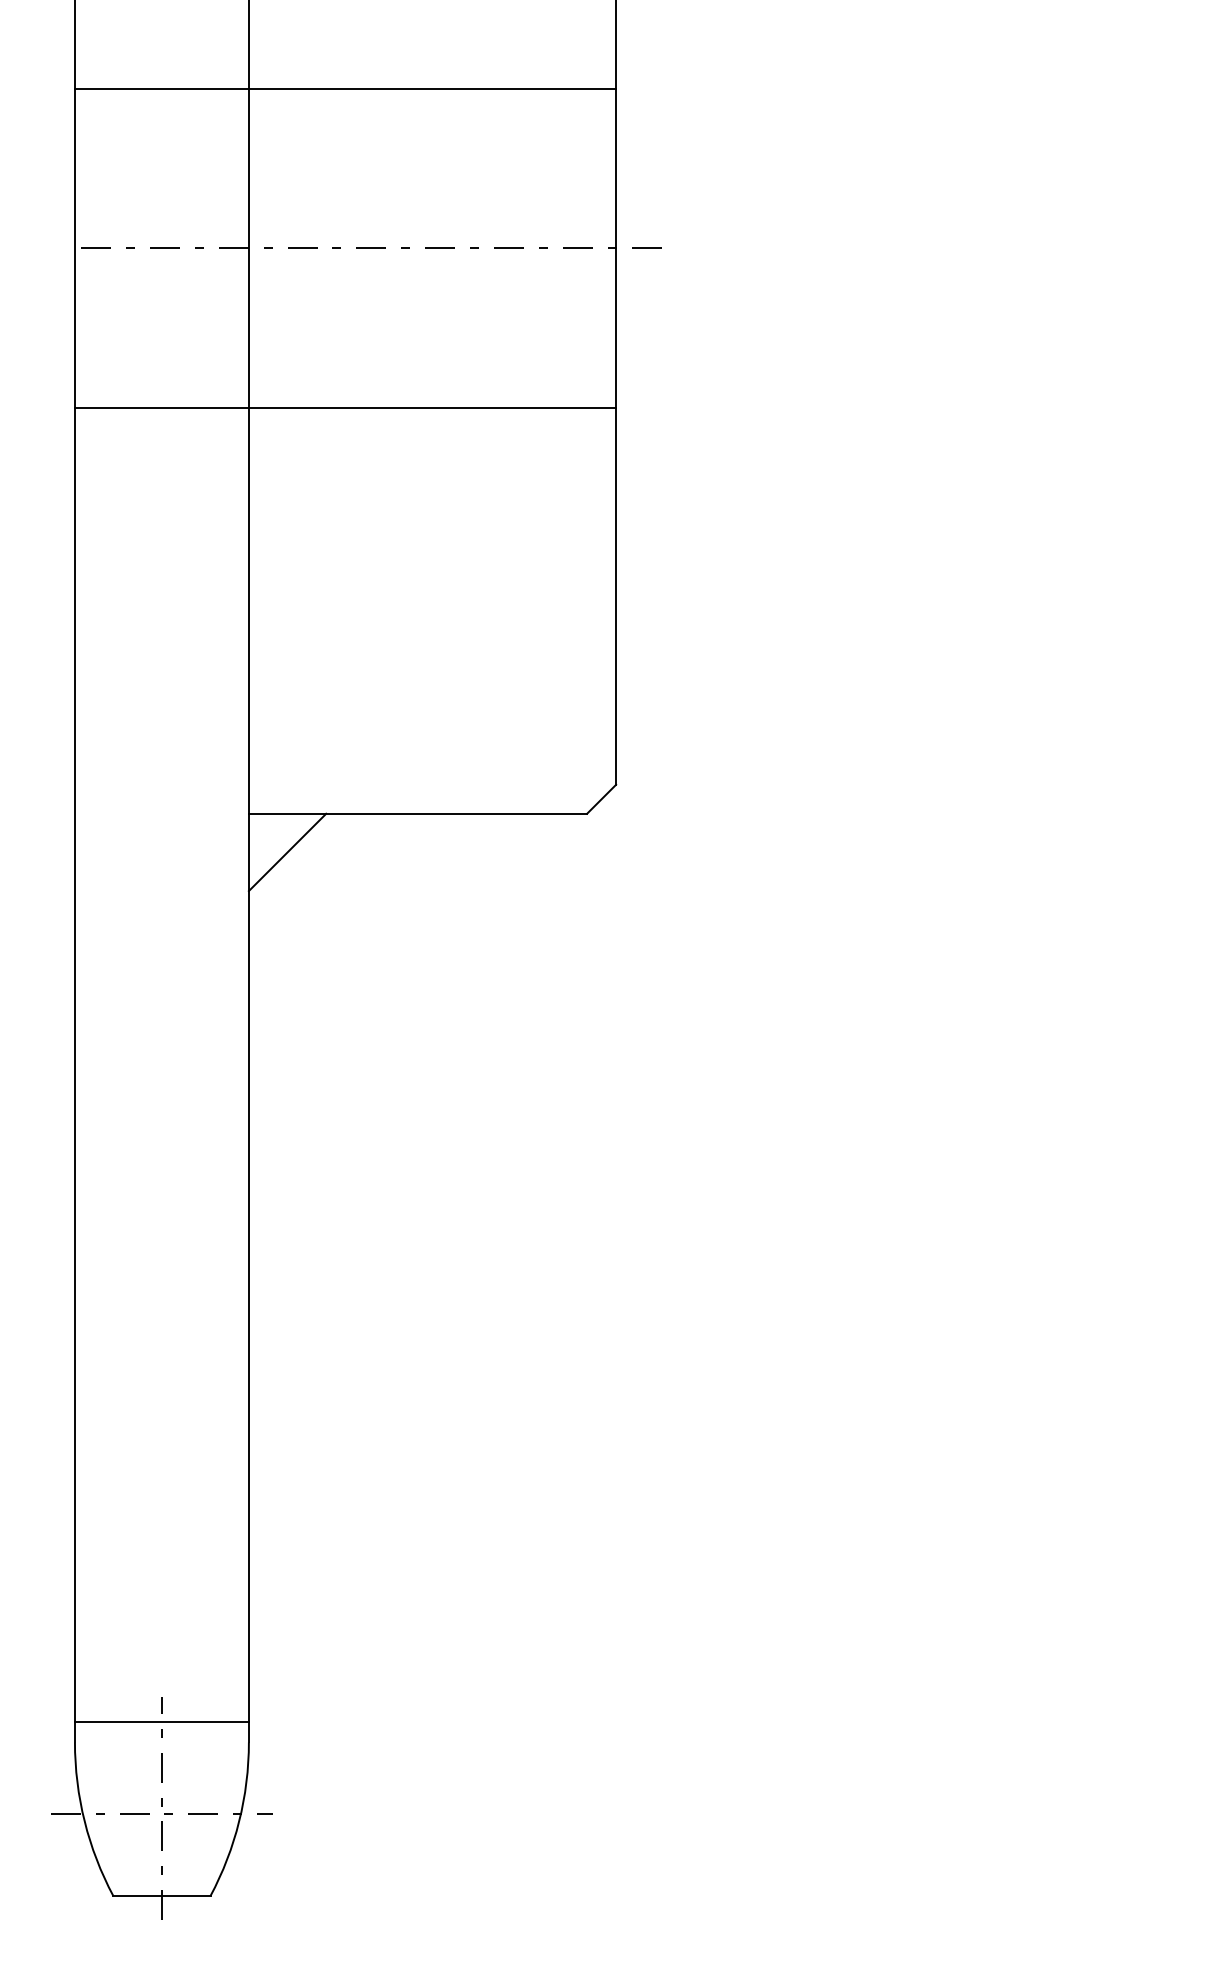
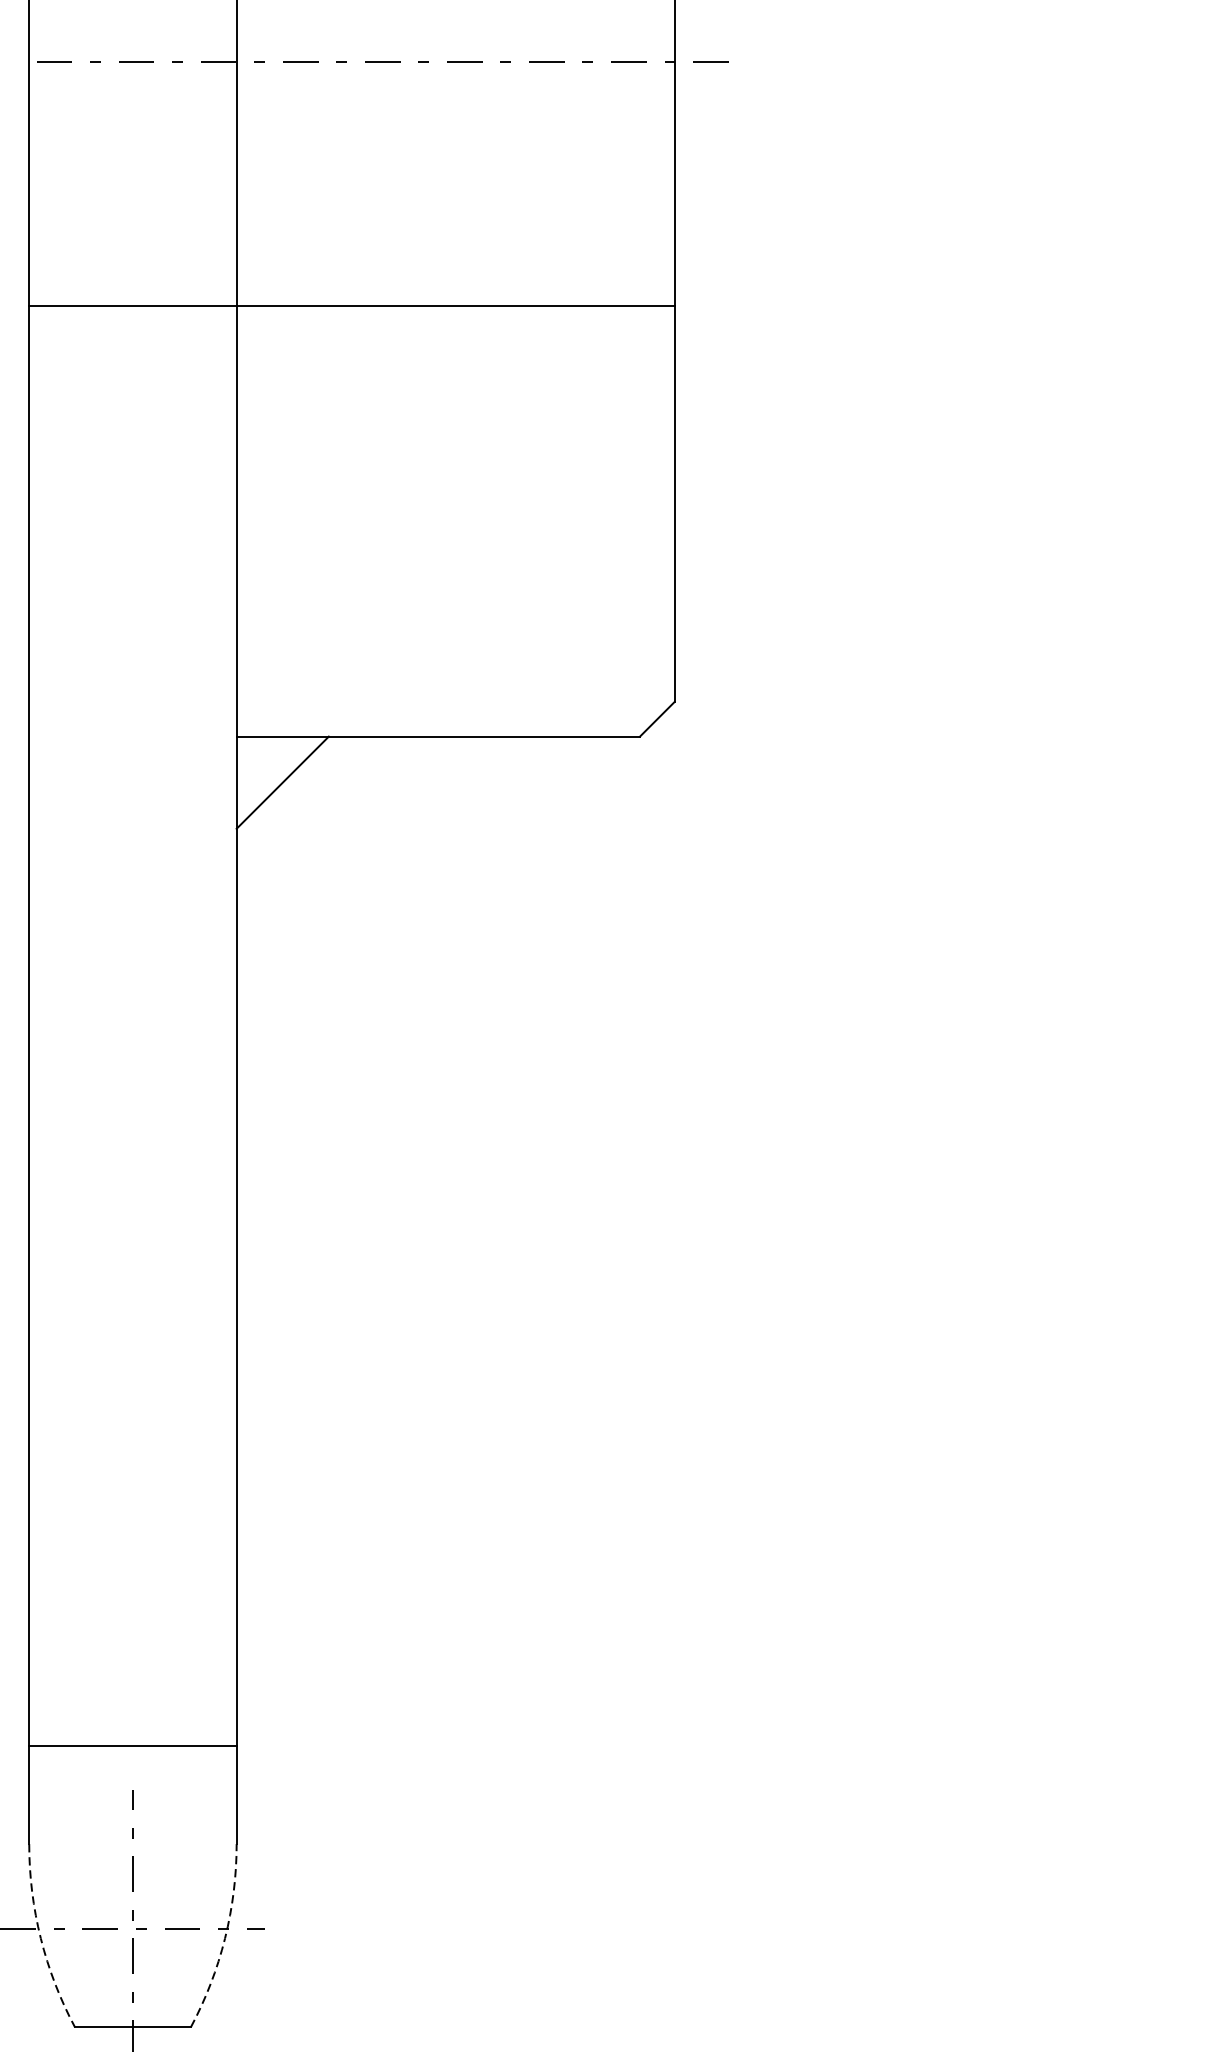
line: (345, 407) -> (351, 305), moved
line: (161, 1721) -> (132, 1746), moved
arc: (84, 1821) -> (40, 1938), solid -> dashed
arc: (239, 1821) -> (225, 1938), solid -> dashed

